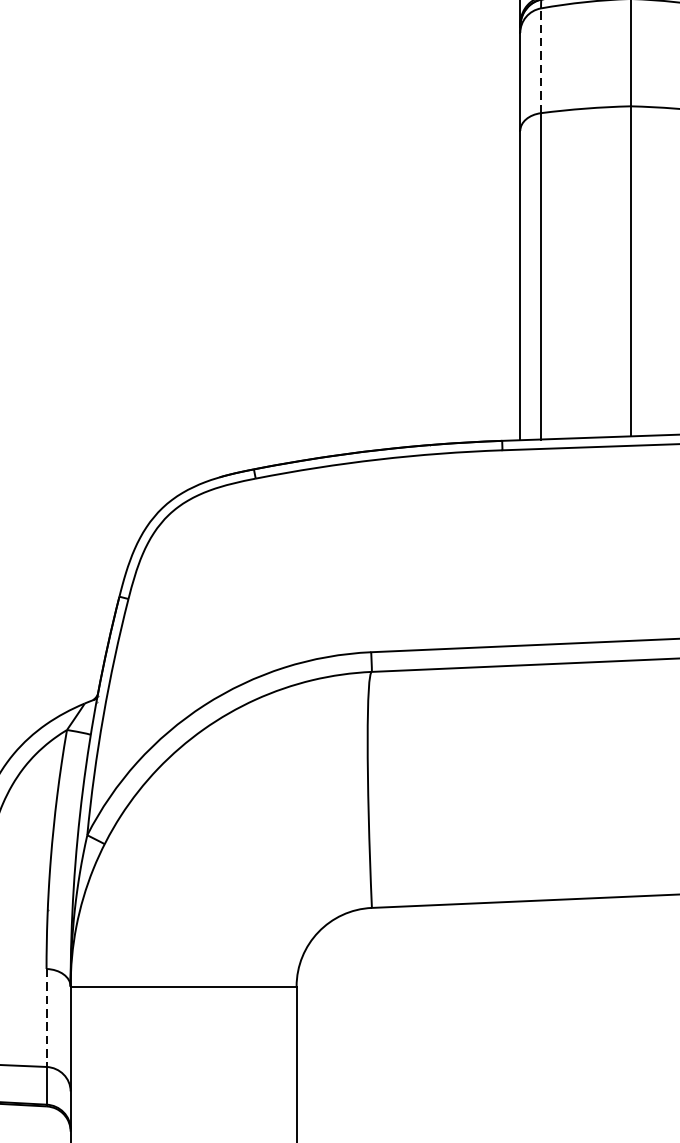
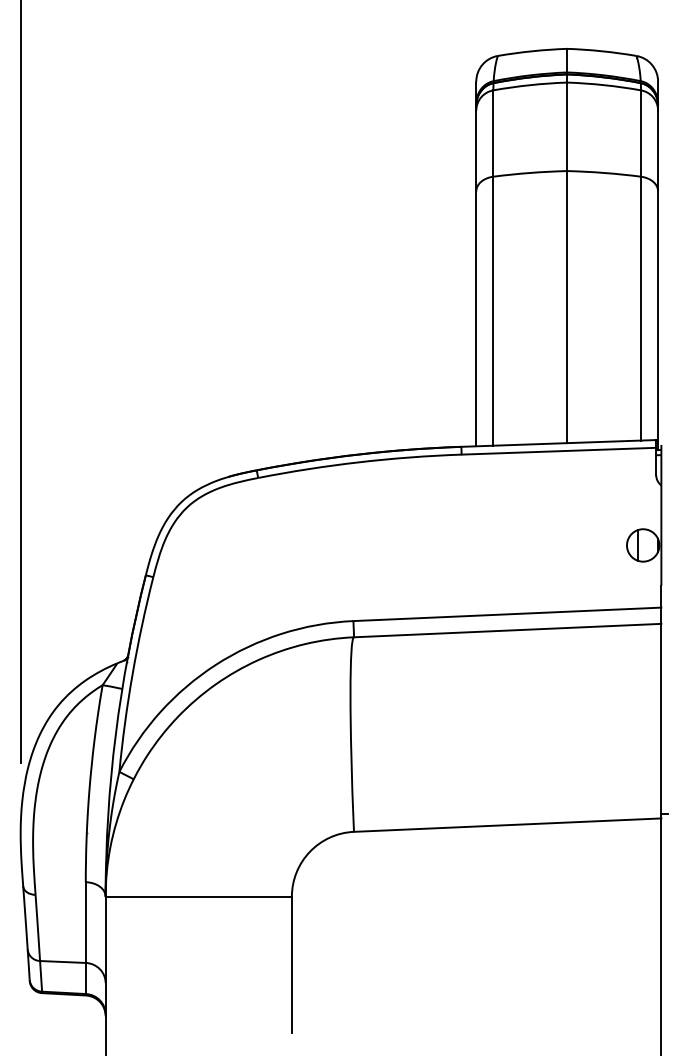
line: (541, 60) -> (493, 133), dashed -> solid
line: (46, 1019) -> (85, 923), dashed -> solid

